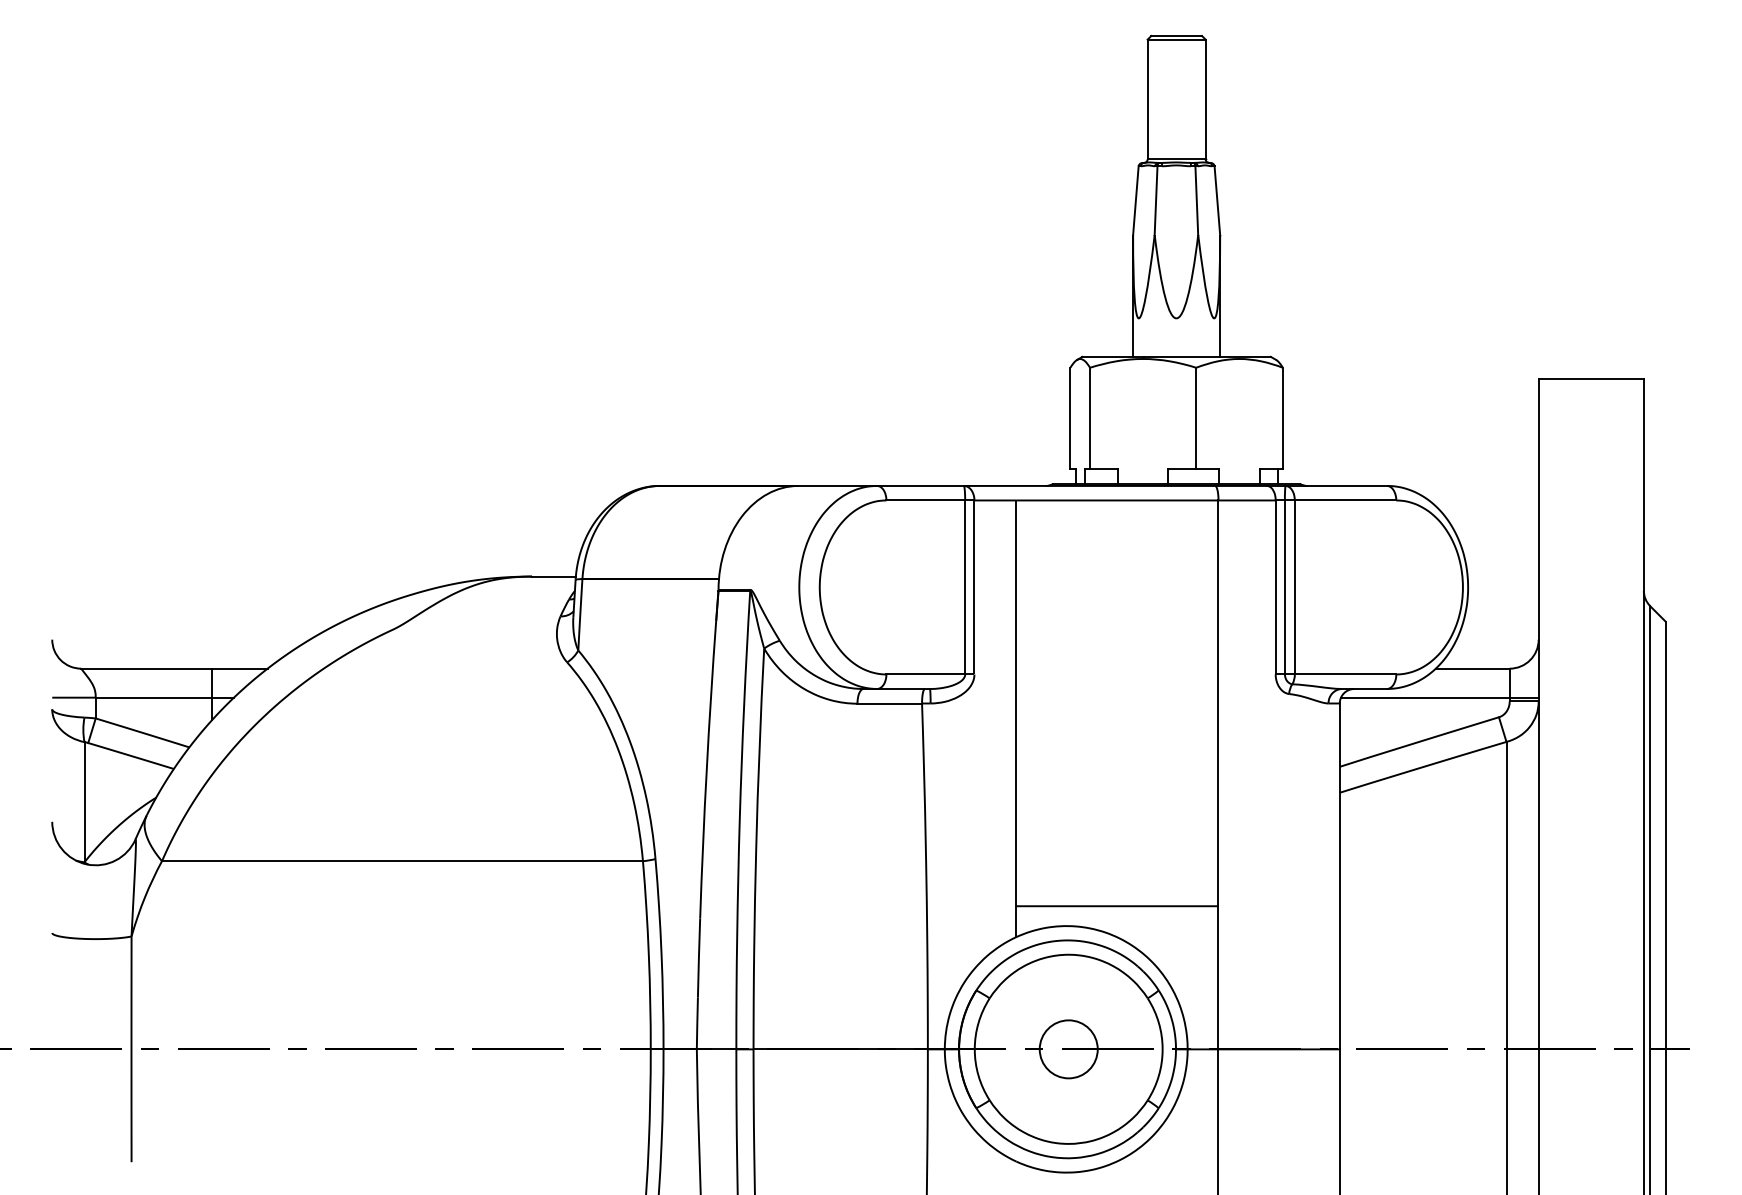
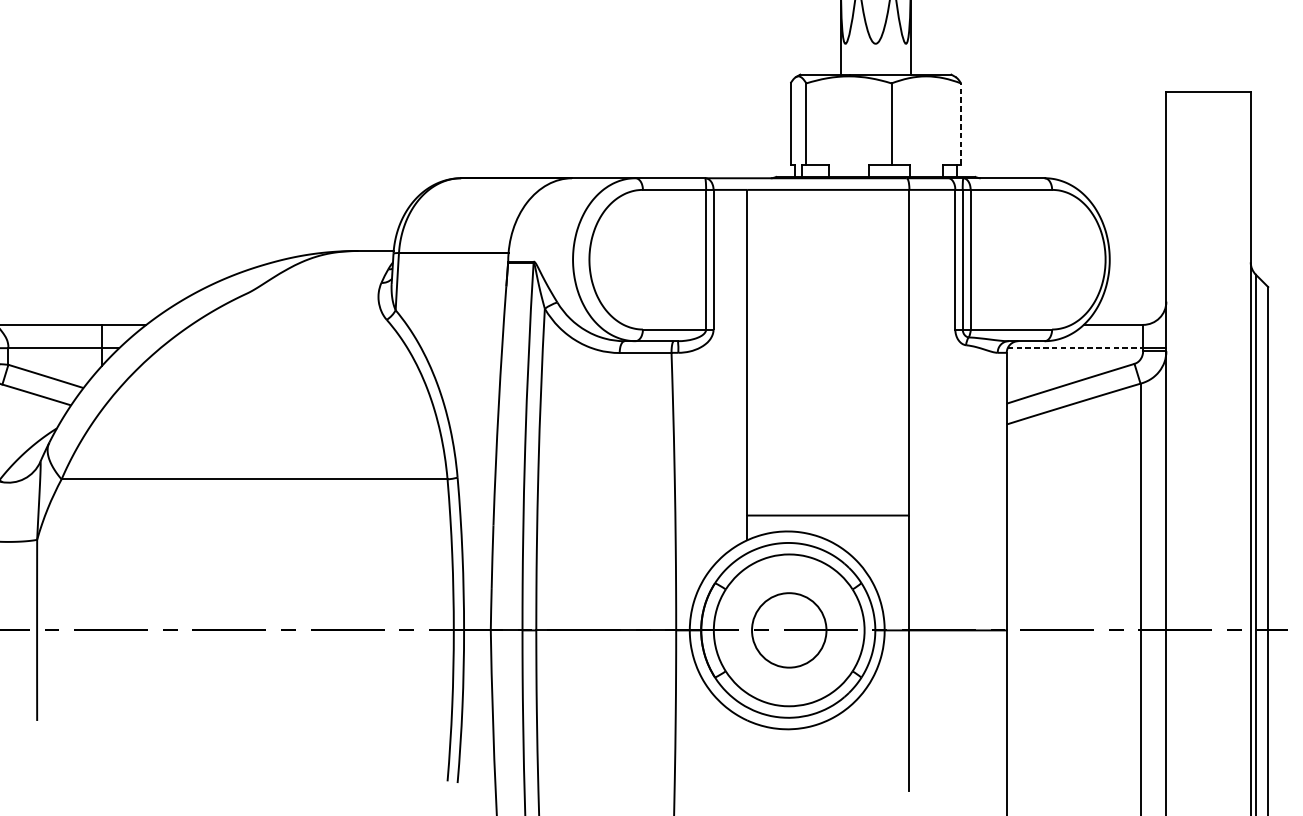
line: (1282, 418) -> (960, 124), solid -> dashed
line: (1425, 697) -> (1075, 348), solid -> dashed
circle: (1068, 1049) -> (789, 630), size x1.6

